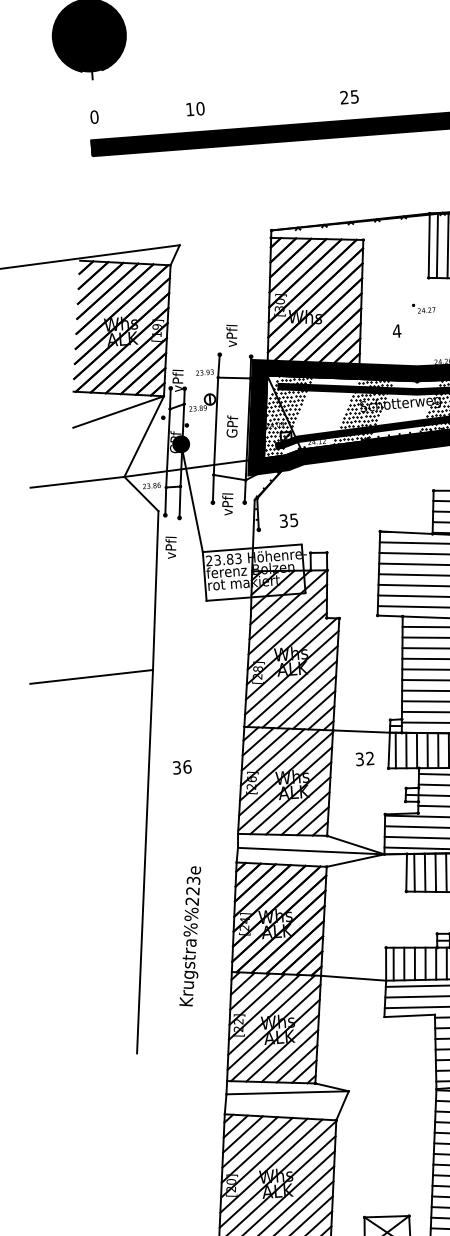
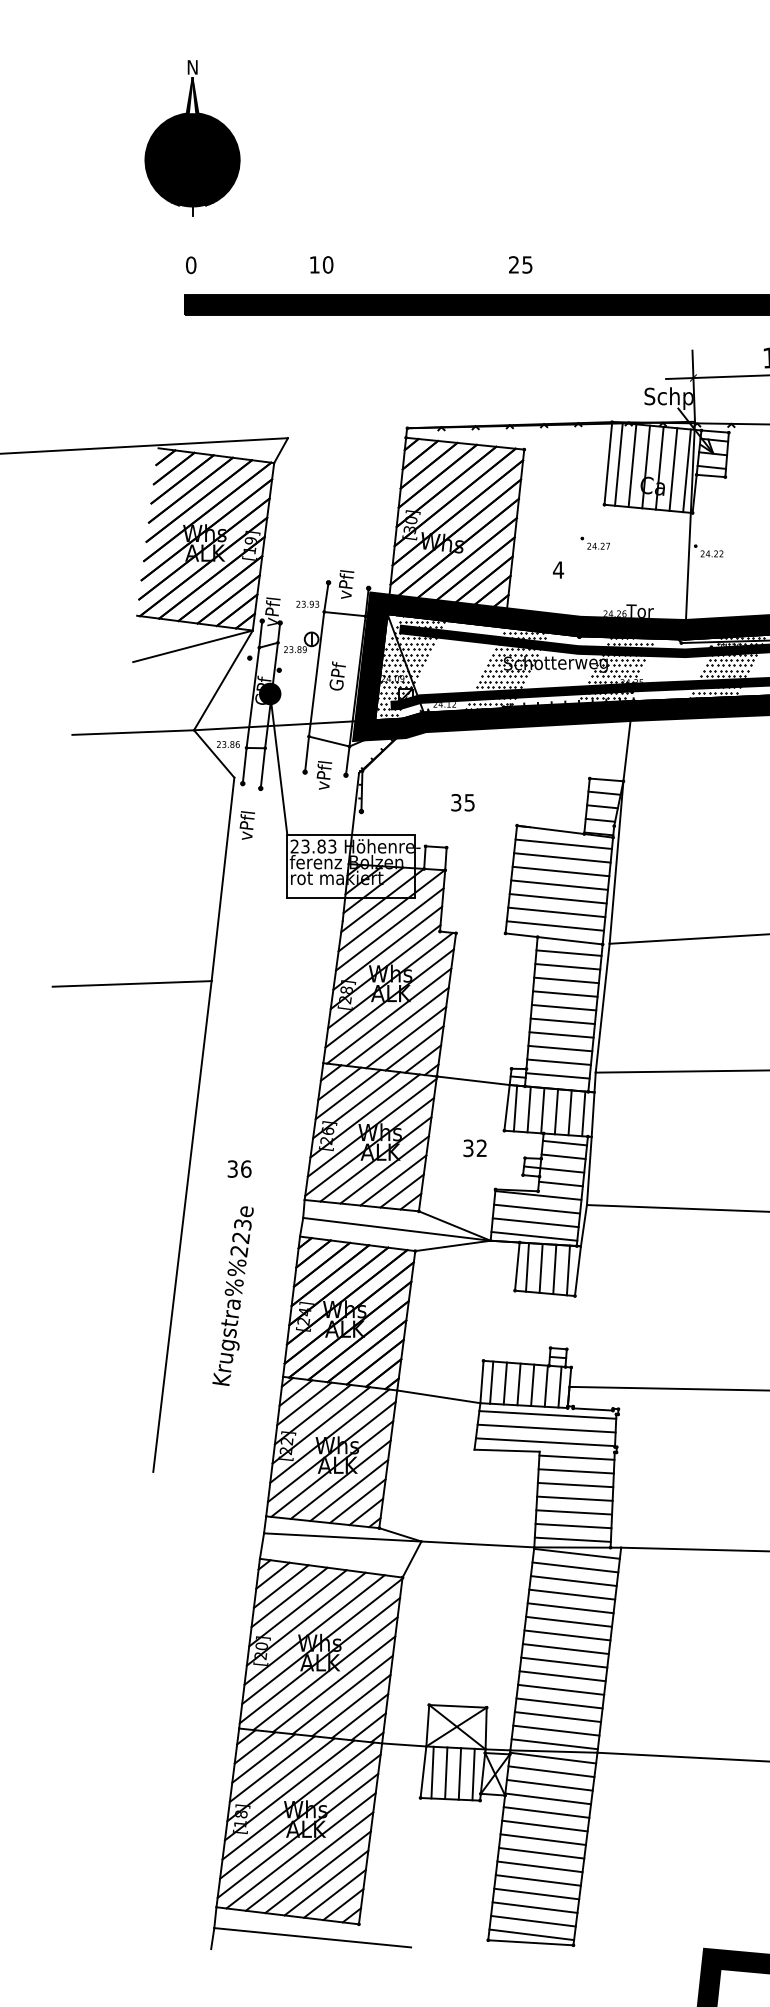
text: (232, 335) -> (346, 584), moved
text: (288, 520) -> (462, 802), moved
text: (364, 759) -> (474, 1148), moved
text: (182, 766) -> (239, 1168), moved
text: (189, 936) -> (232, 1295), moved
line: (392, 1090) -> (477, 1544), added

